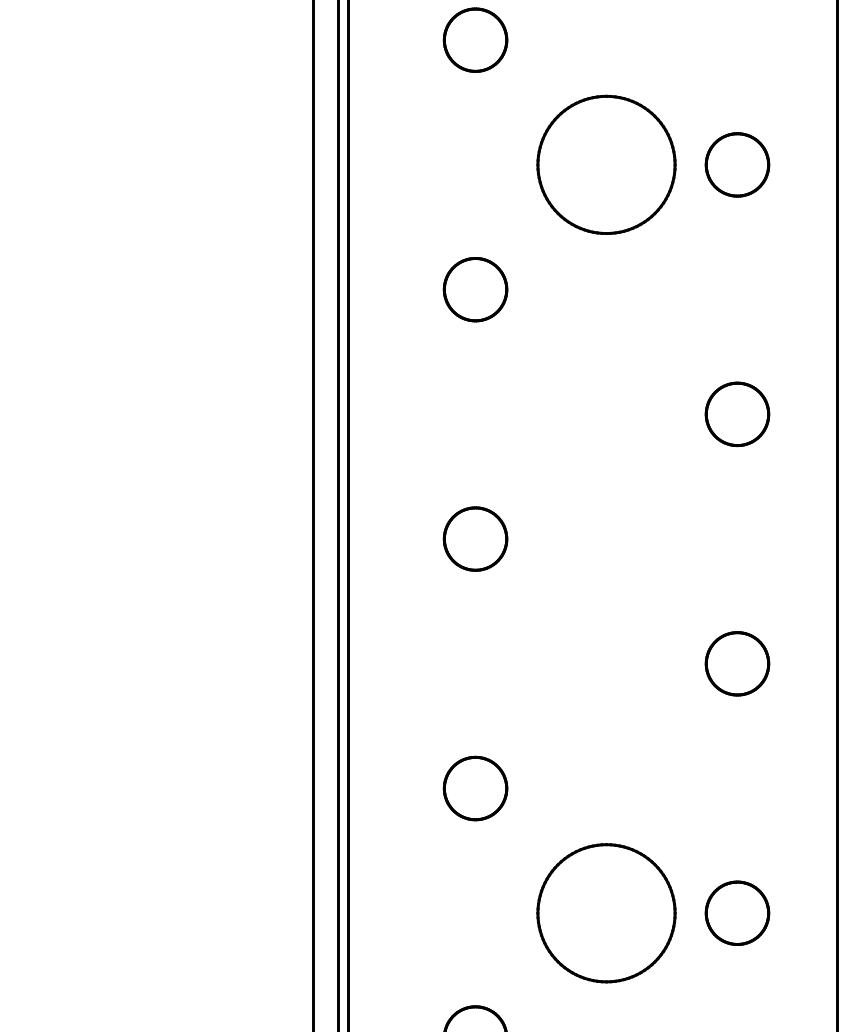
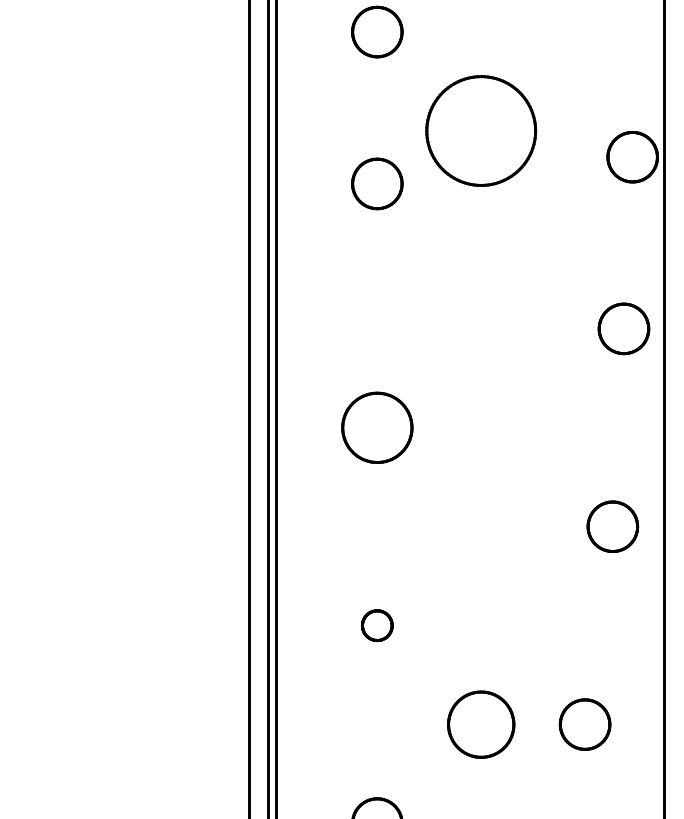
part: (737, 164) -> (632, 156), moved
part: (475, 289) -> (377, 183), moved
part: (737, 414) -> (623, 328), moved
part: (475, 538) -> (377, 427), size x1.4
part: (737, 663) -> (612, 526), moved
part: (475, 788) -> (377, 625), size x0.6
part: (606, 913) -> (481, 724), size x0.6

